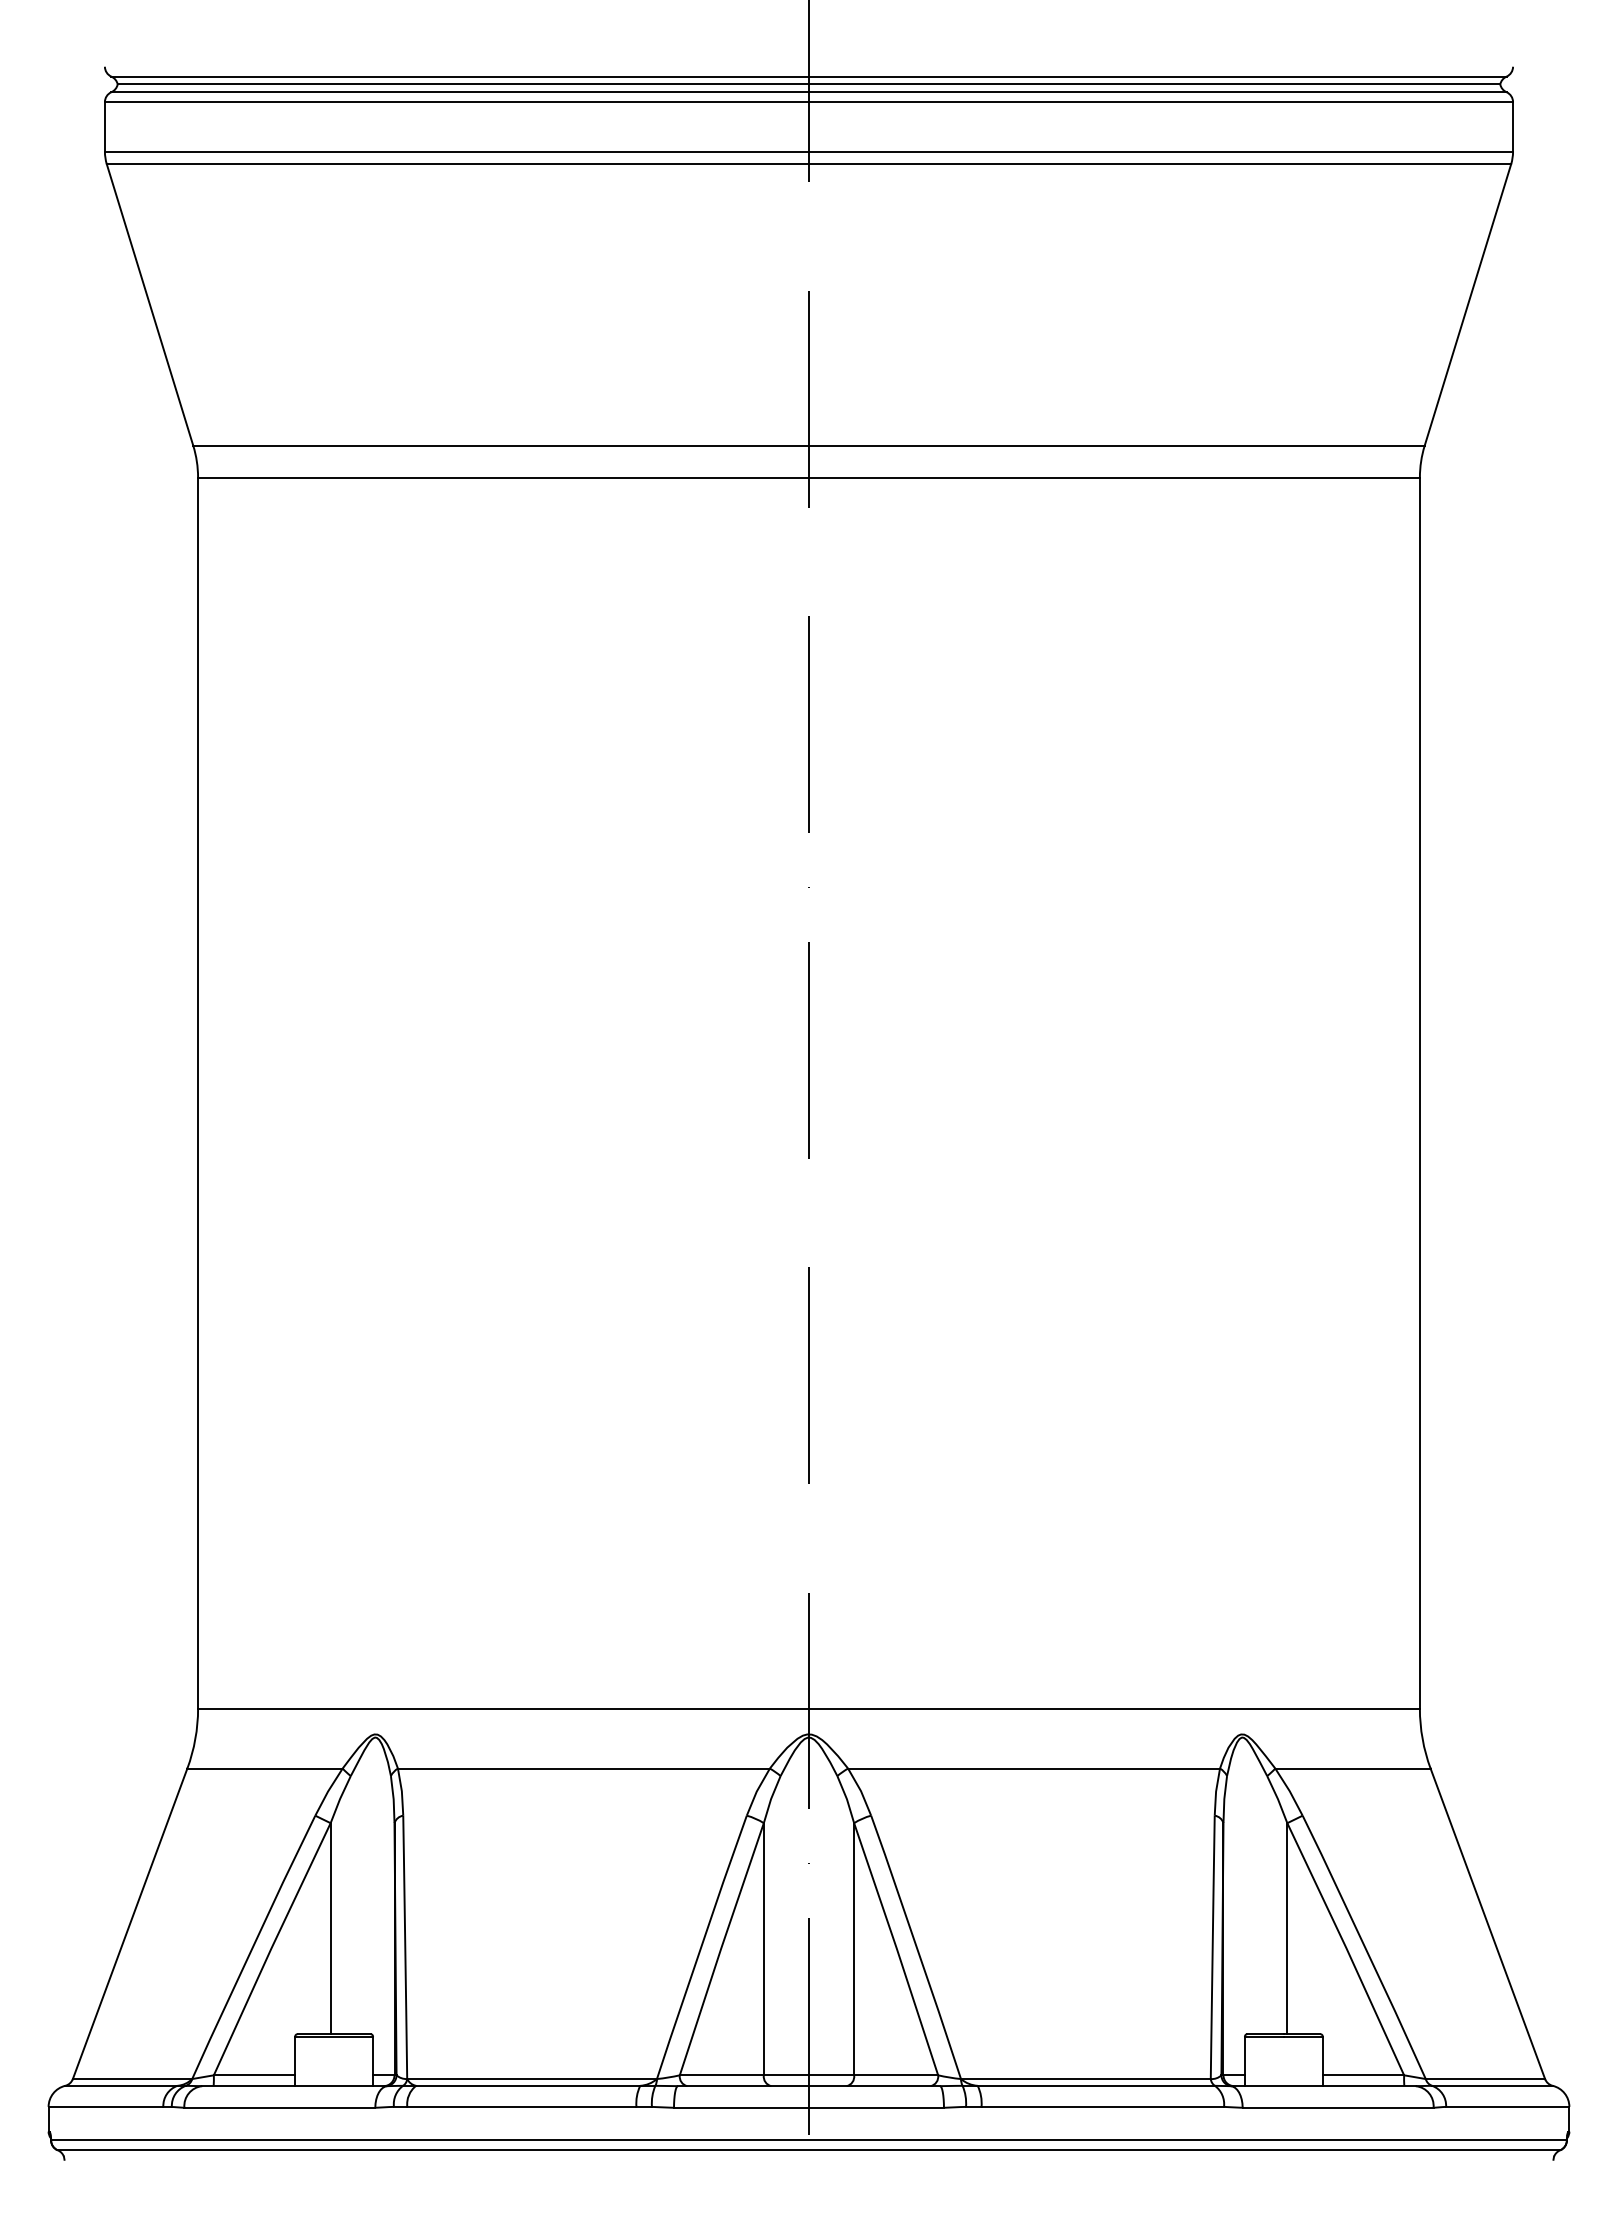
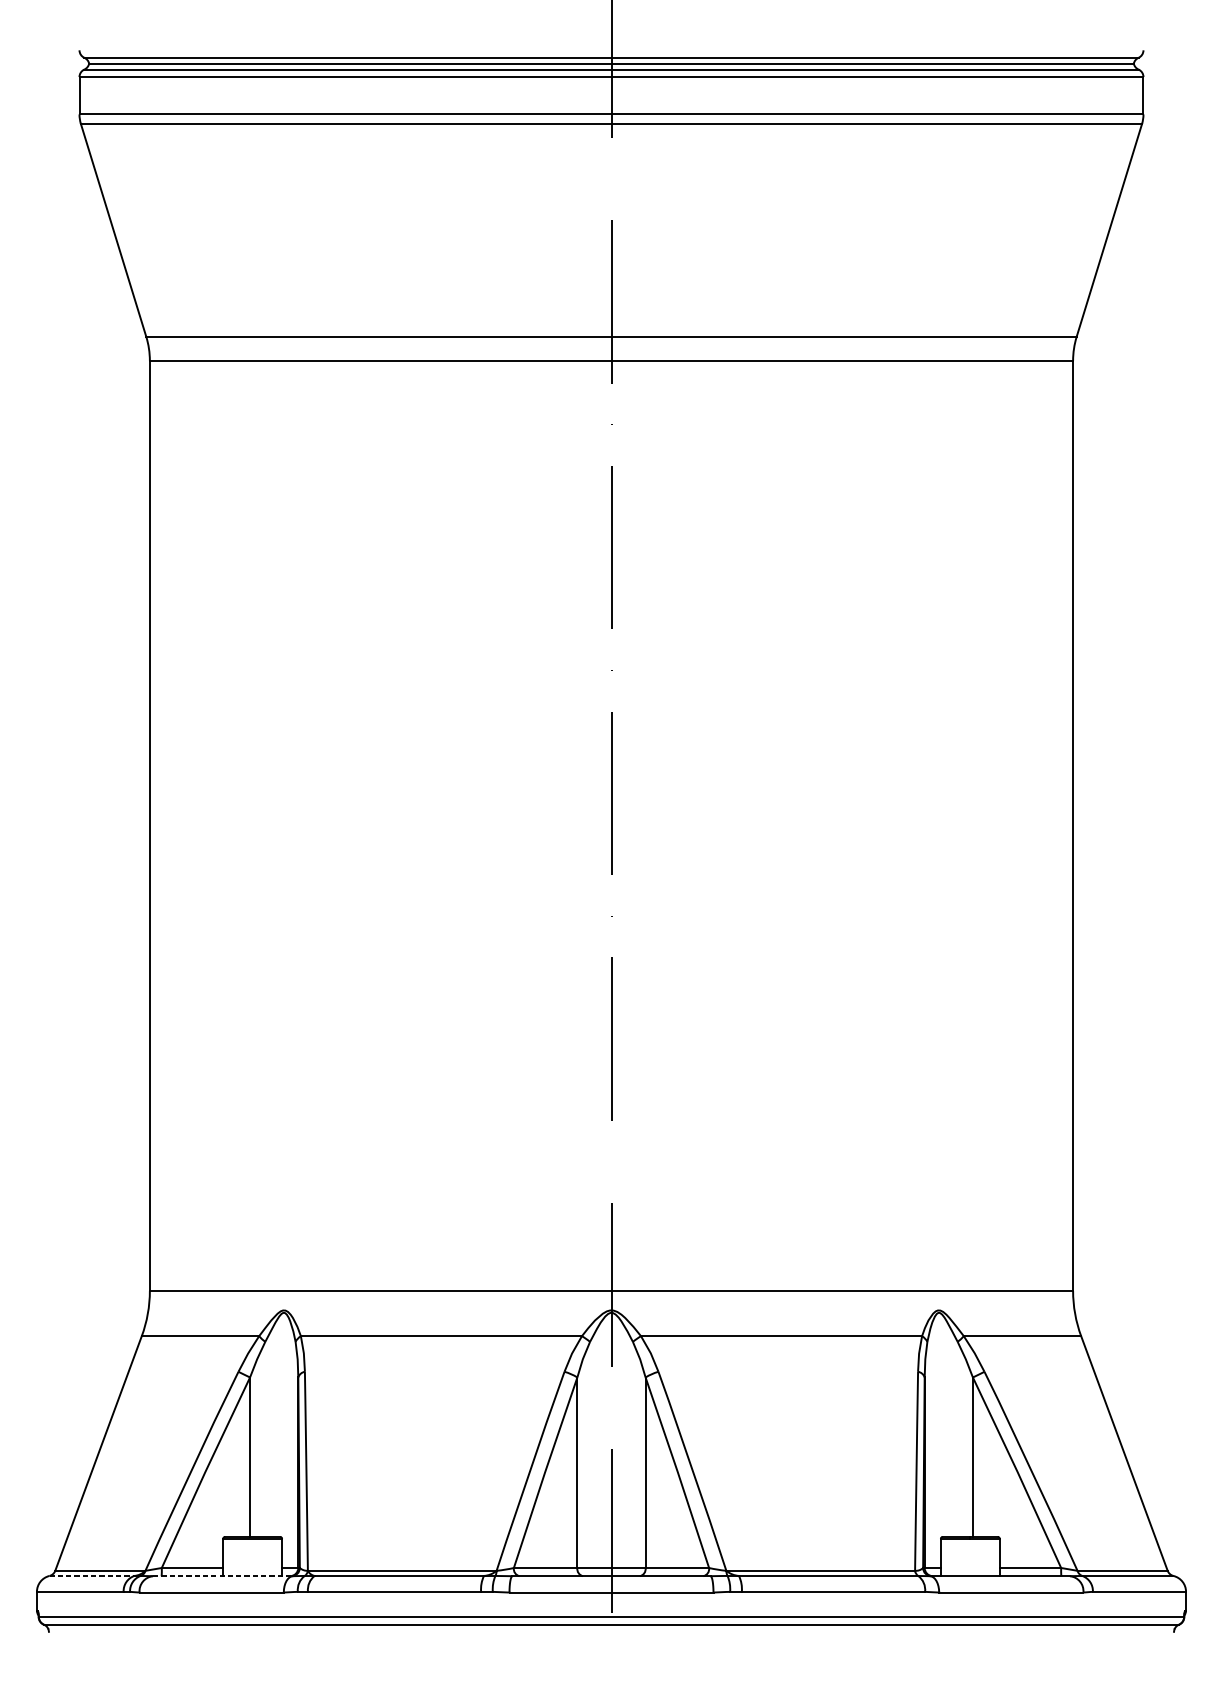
line: (121, 2085) -> (92, 1575), solid -> dashed
line: (294, 2086) -> (222, 1576), solid -> dashed

